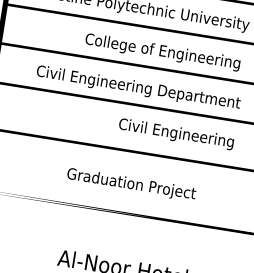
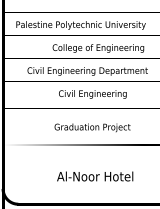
text: (175, 134) -> (92, 94), moved

